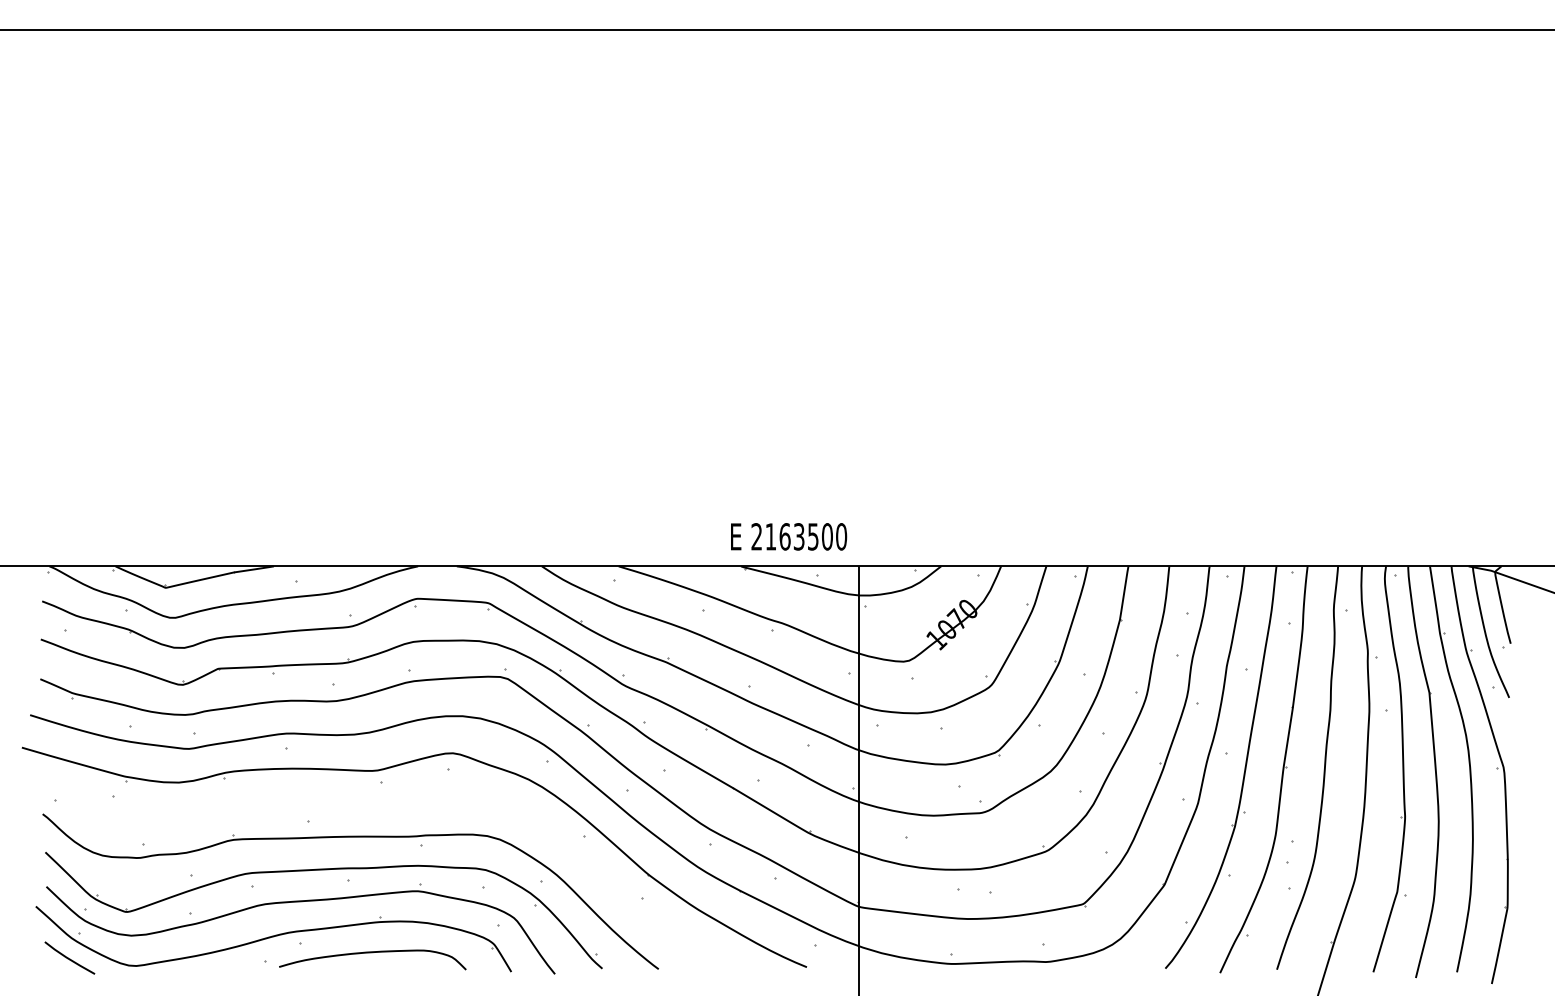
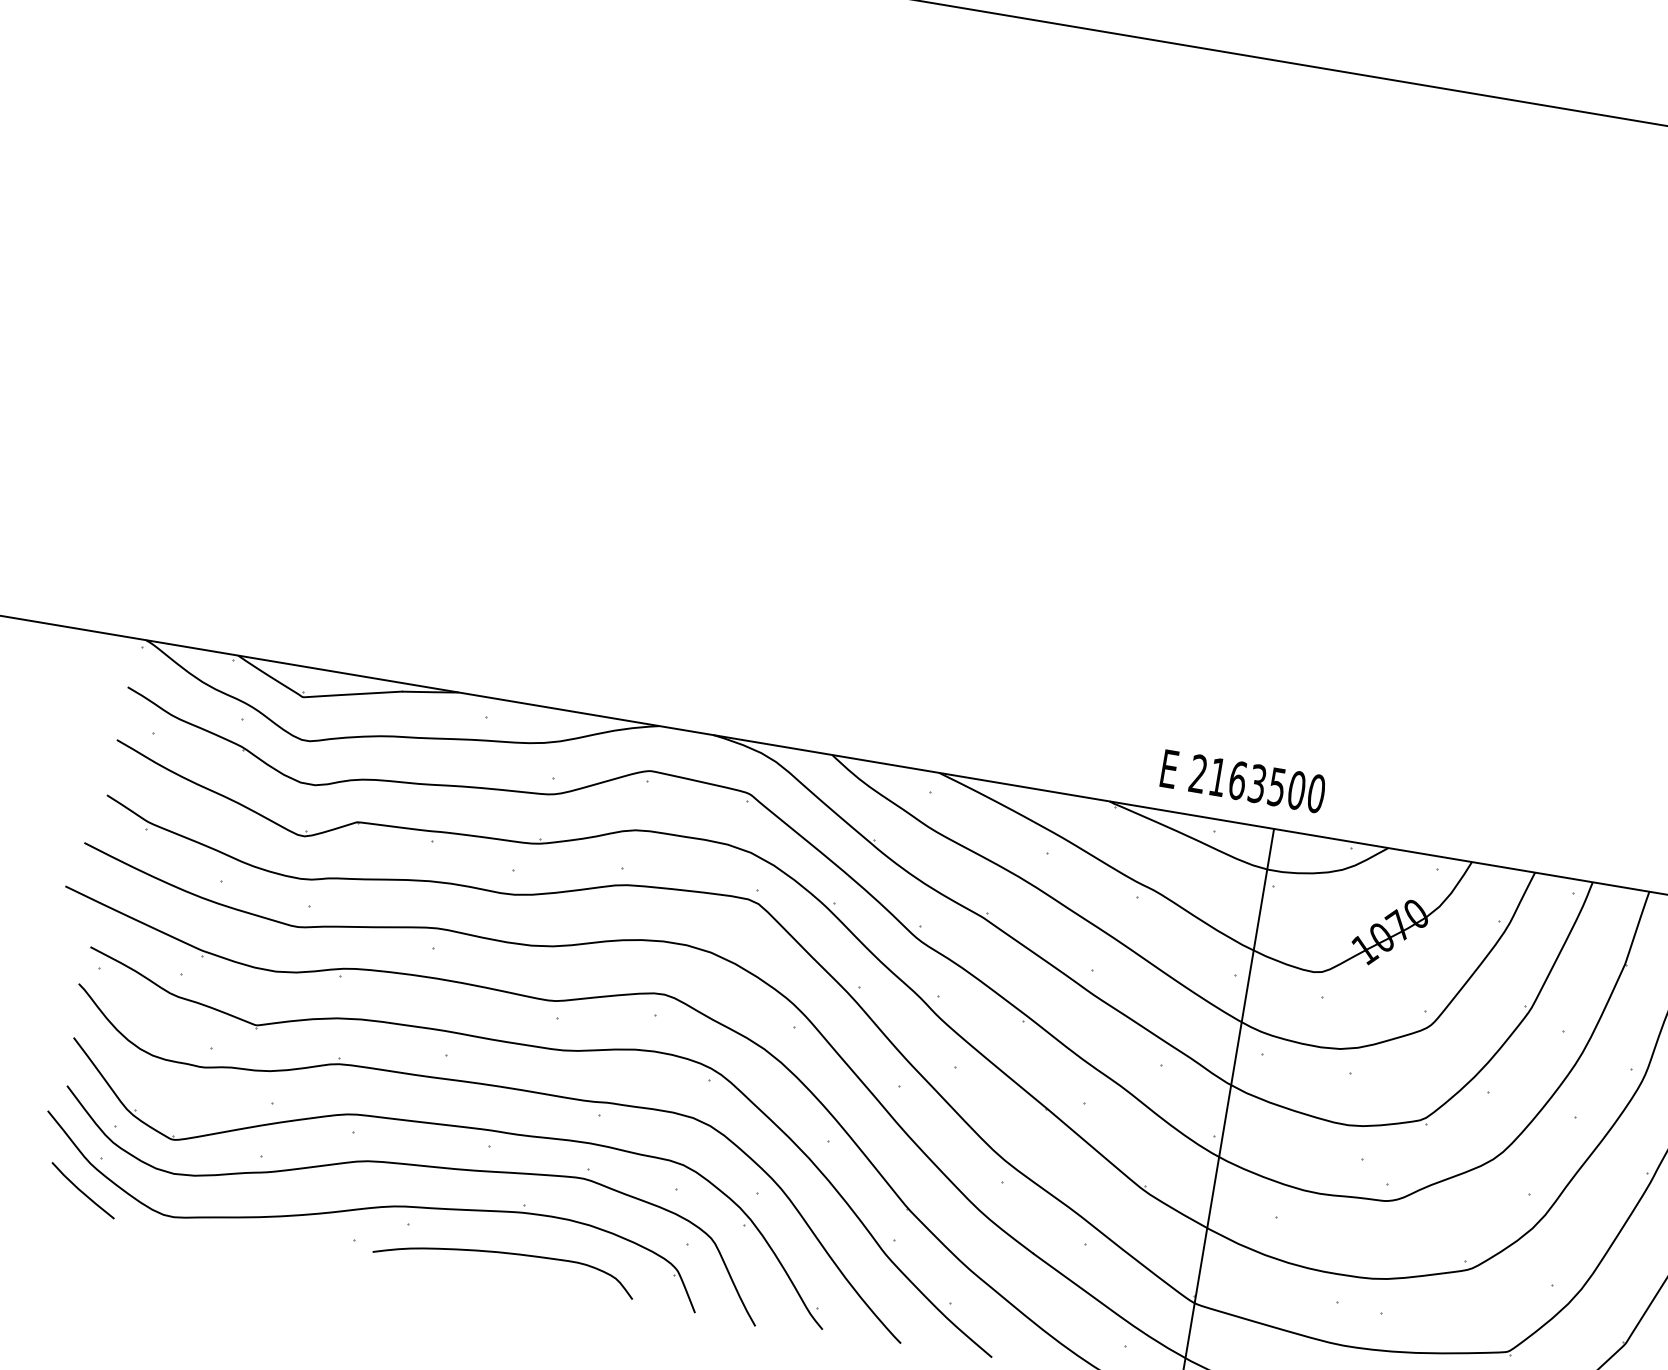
text: (789, 536) -> (1244, 781), moved
part: (385, 805) -> (558, 1051), added

